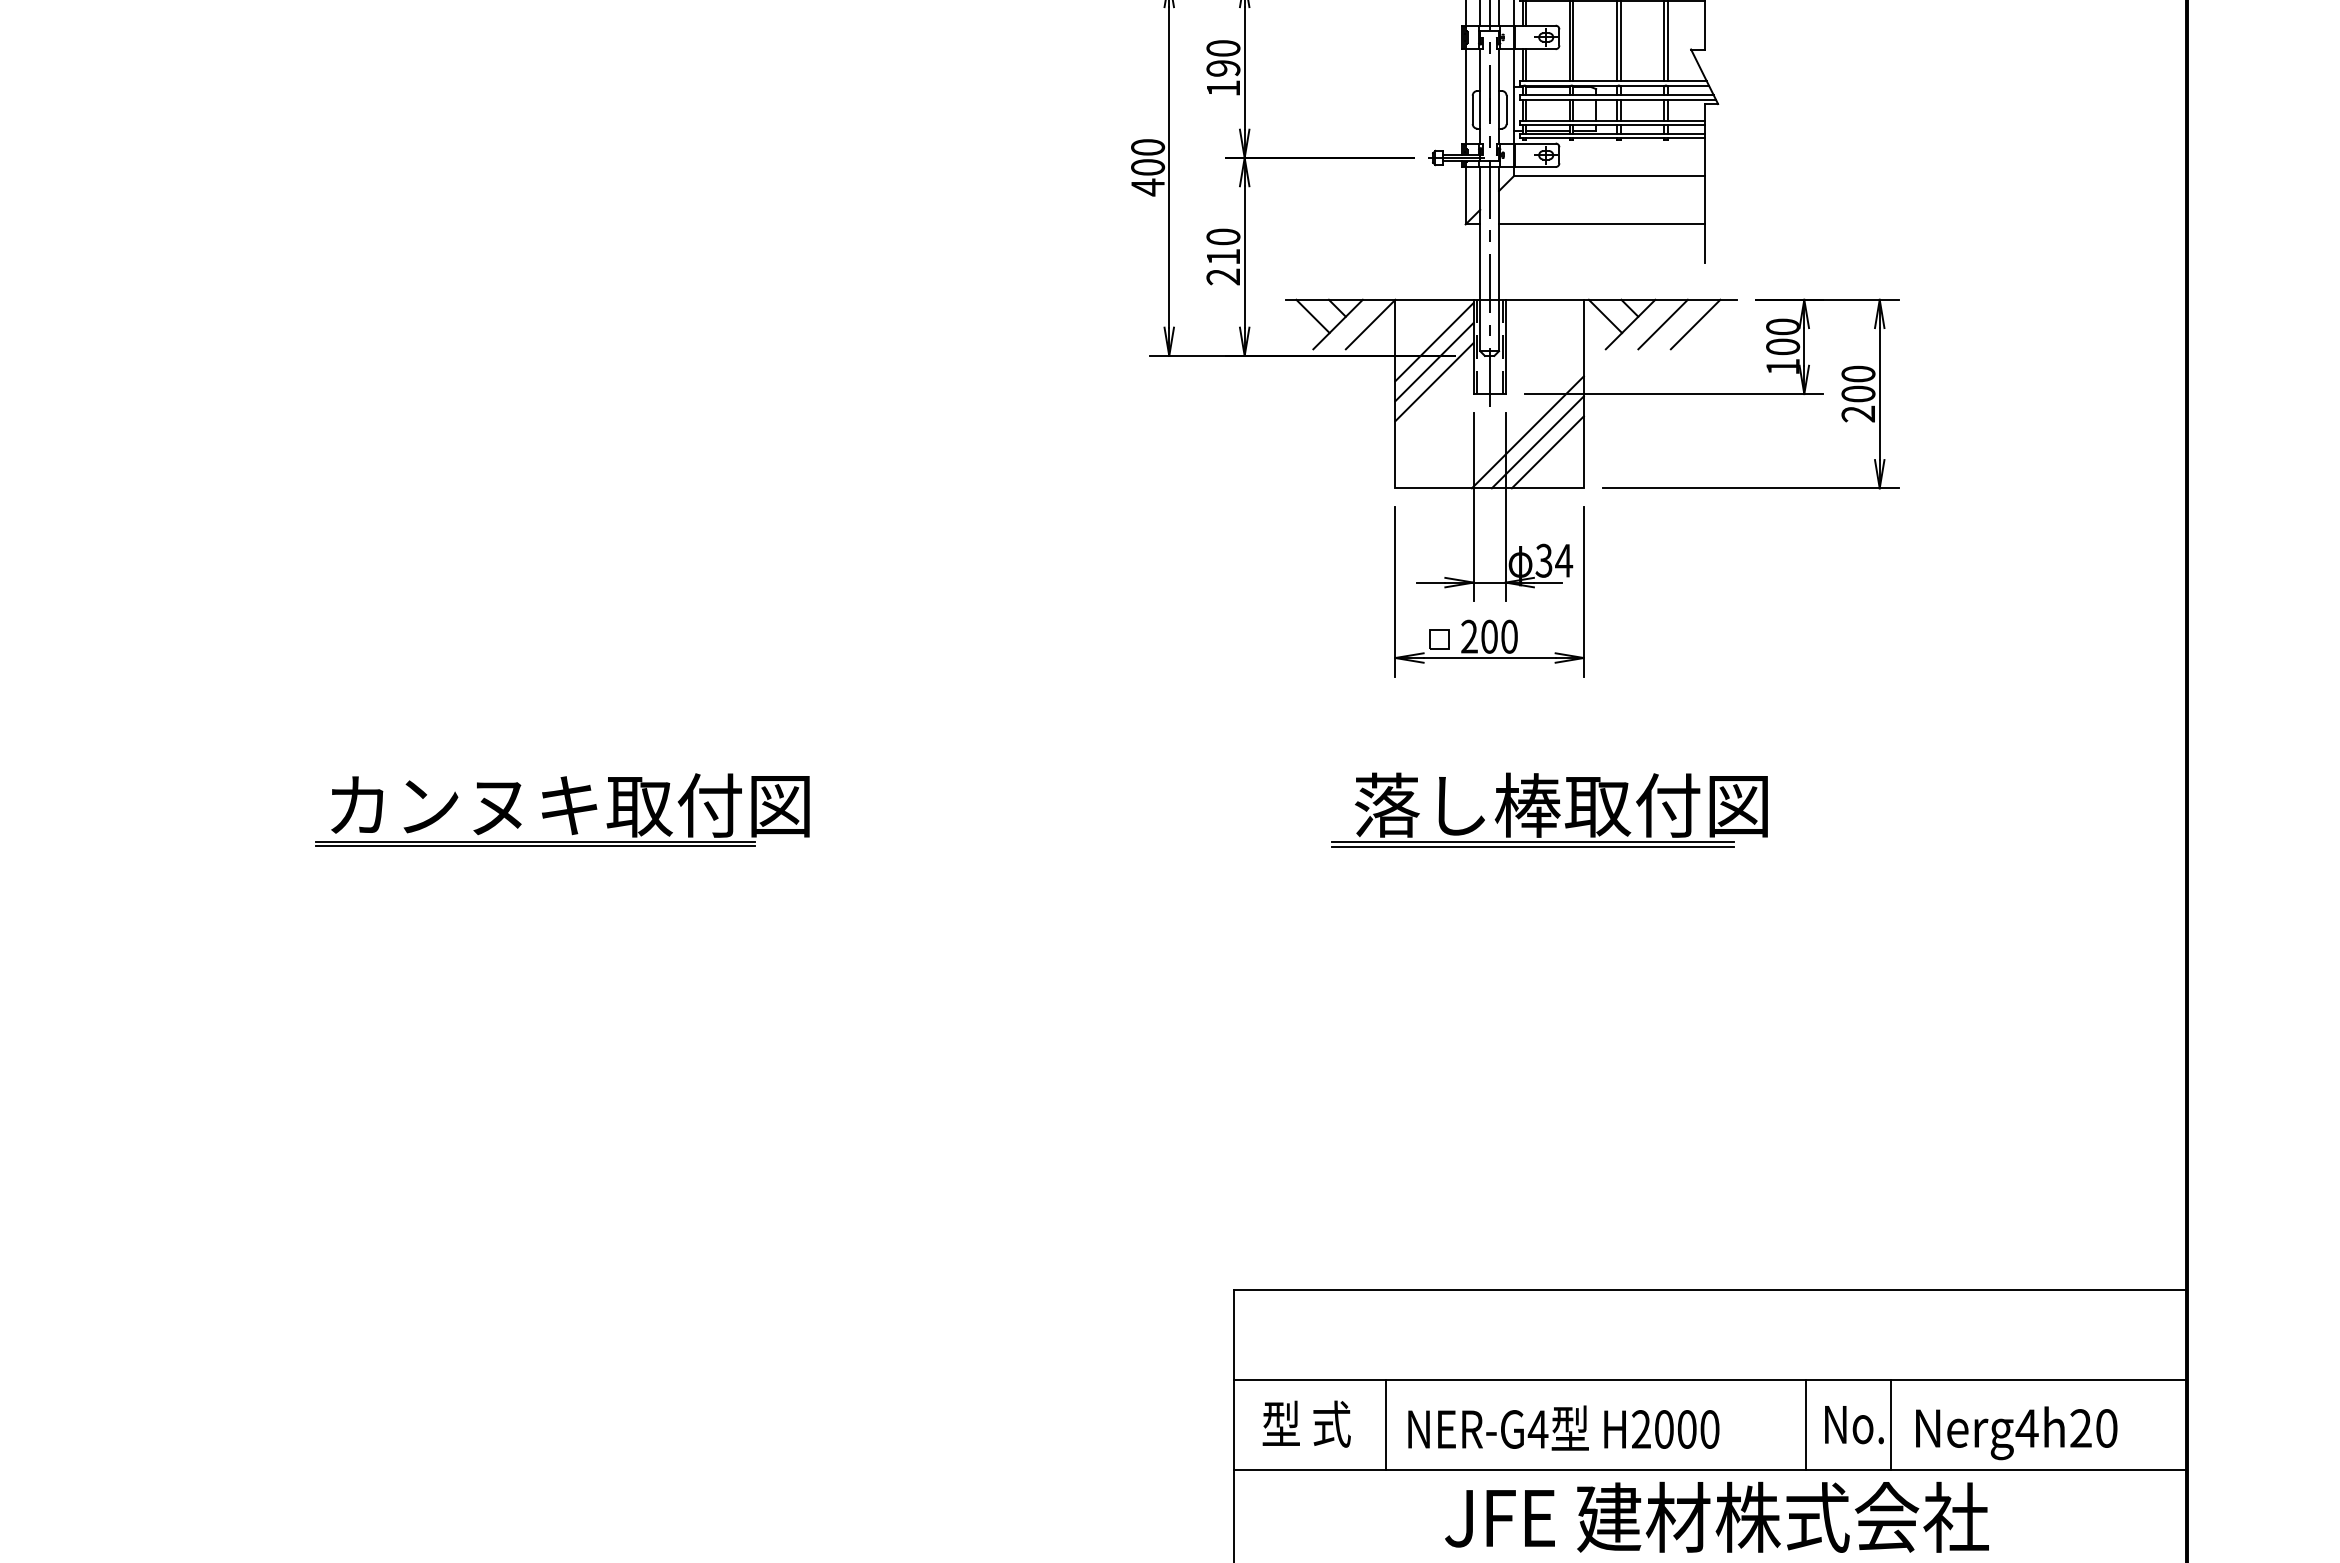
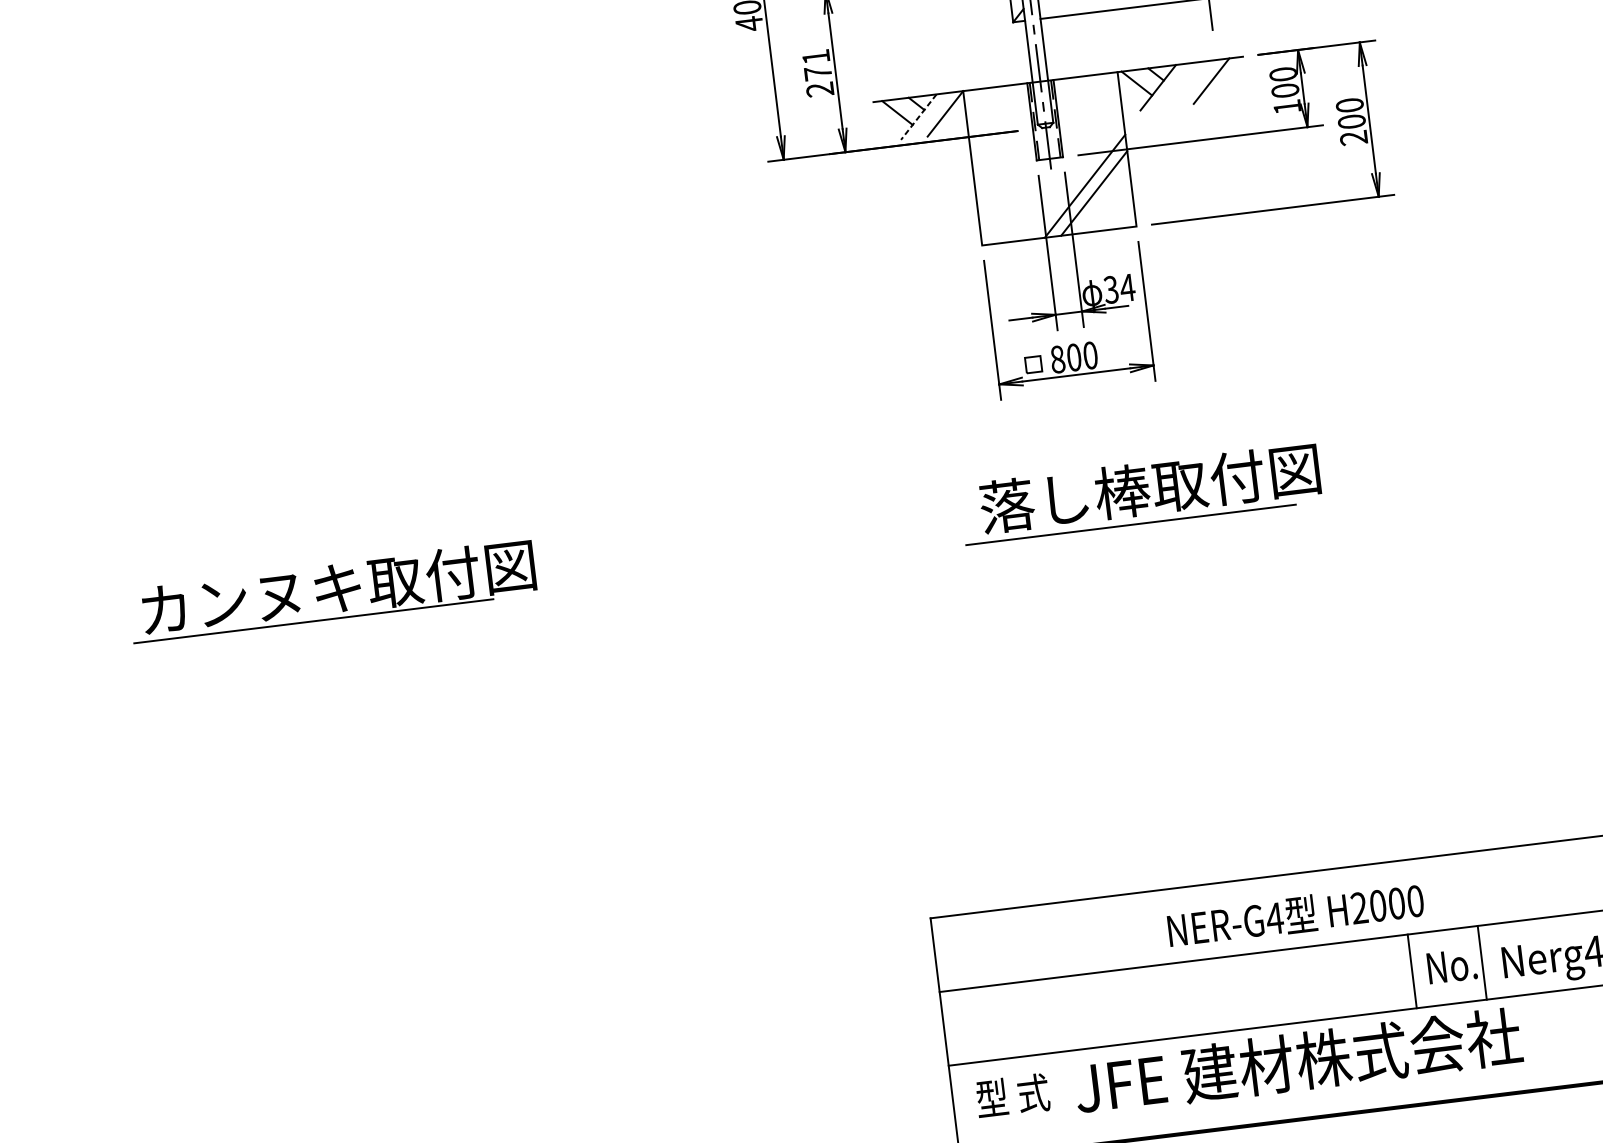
text: (1223, 246) -> (817, 64), 210 -> 271
line: (1338, 324) -> (919, 117), solid -> dashed
line: (1662, 324) -> (1184, 84), removed
line: (1434, 342) -> (999, 122), removed
line: (1434, 362) -> (1001, 138), removed
line: (1434, 382) -> (1003, 154), removed
line: (1547, 452) -> (1103, 200), removed
text: (1469, 636) -> (1057, 359), 200 -> 800
line: (1533, 841) -> (1130, 520), removed
line: (535, 846) -> (314, 625), removed
text: (1306, 1423) -> (1012, 1095), moved
line: (1386, 1425) -> (1069, 1013), removed
text: (1563, 1427) -> (1295, 914), moved
text: (1716, 1516) -> (1297, 1061), moved

